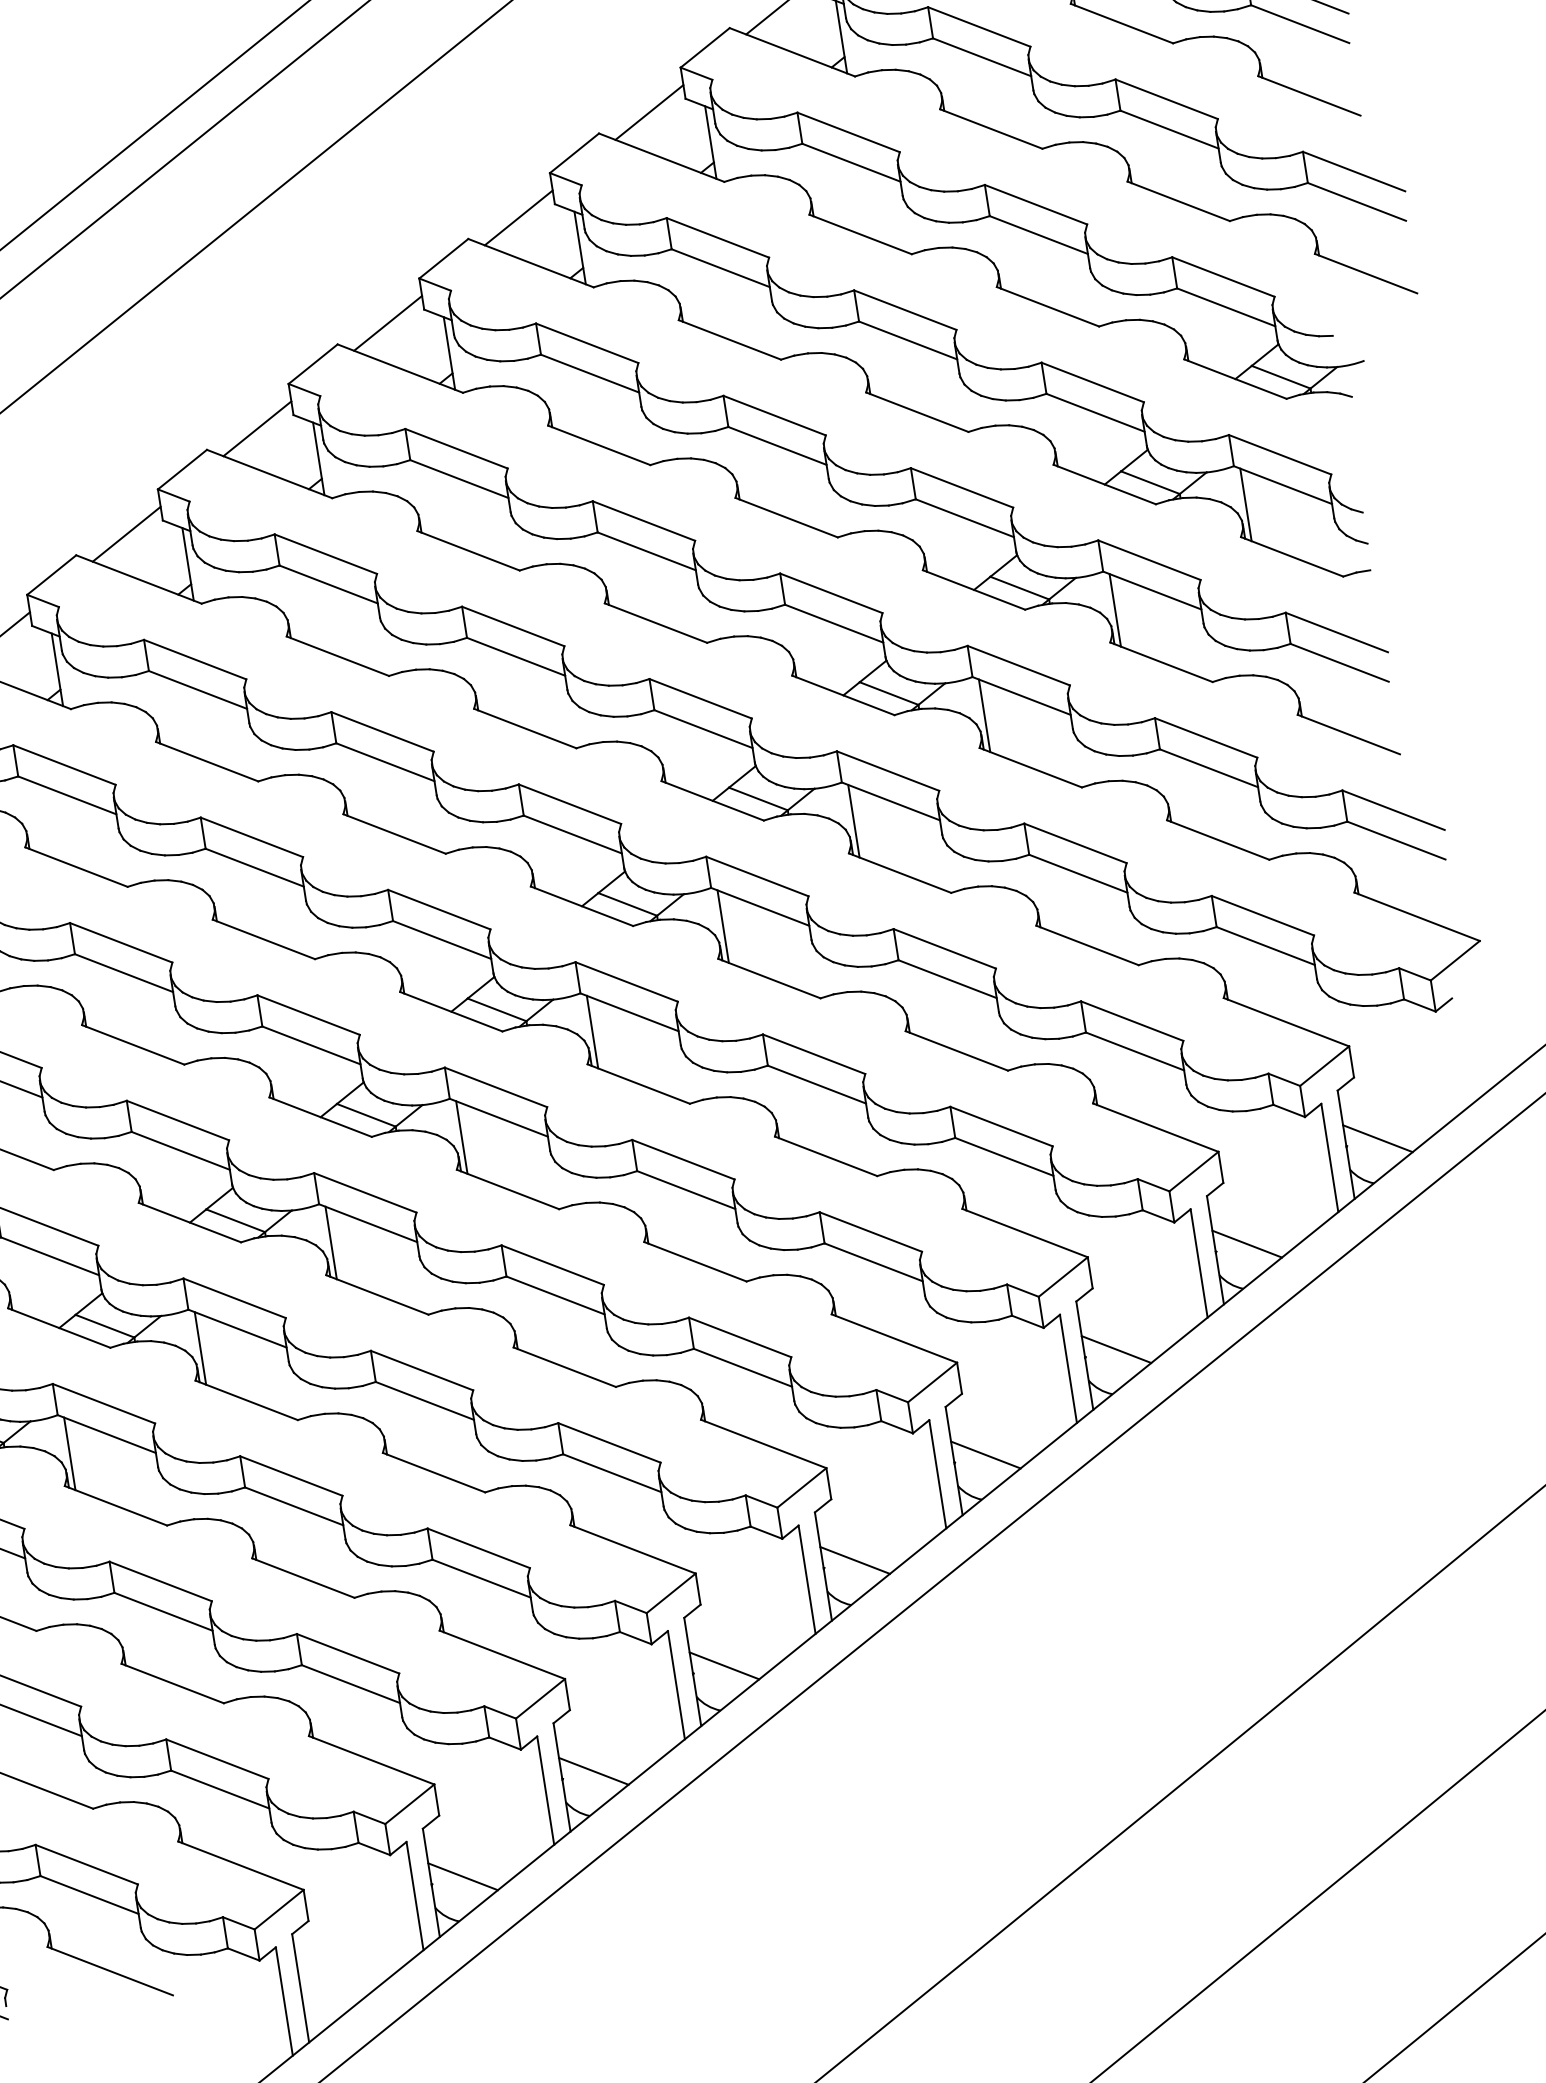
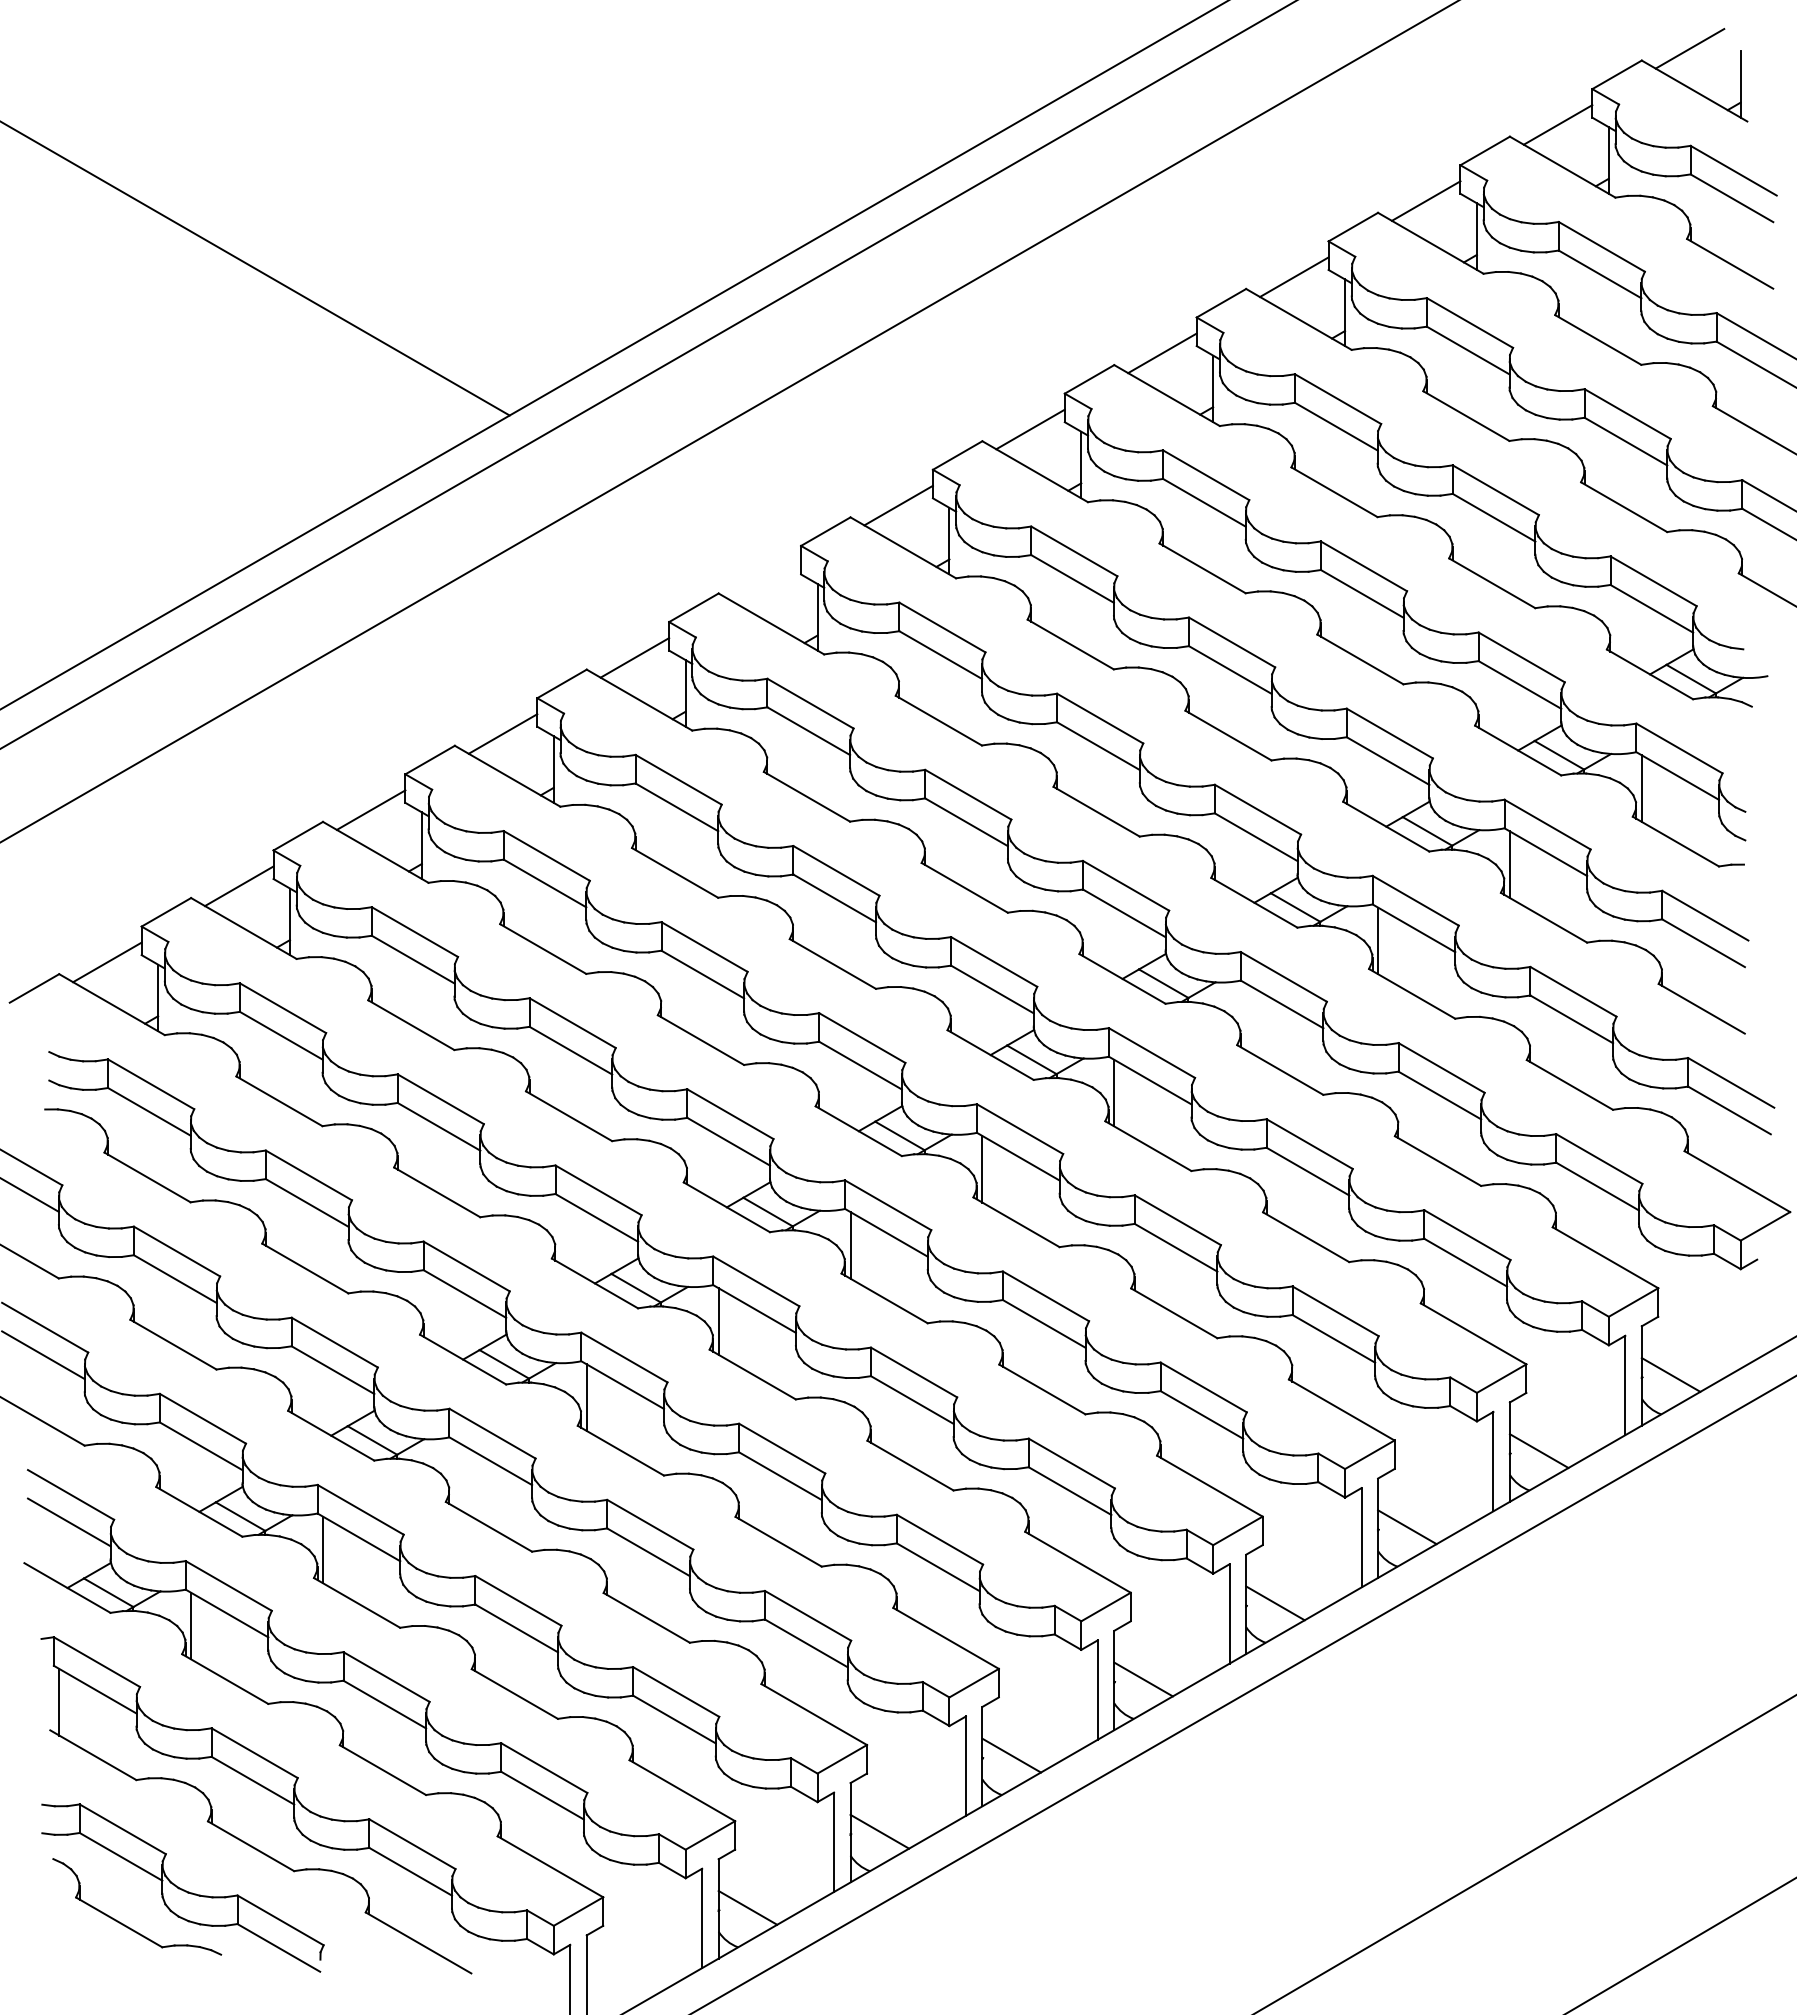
line: (257, 428) -> (766, 581), removed
line: (854, 820) -> (1246, 1016), removed
line: (69, 1453) -> (454, 1473), removed

